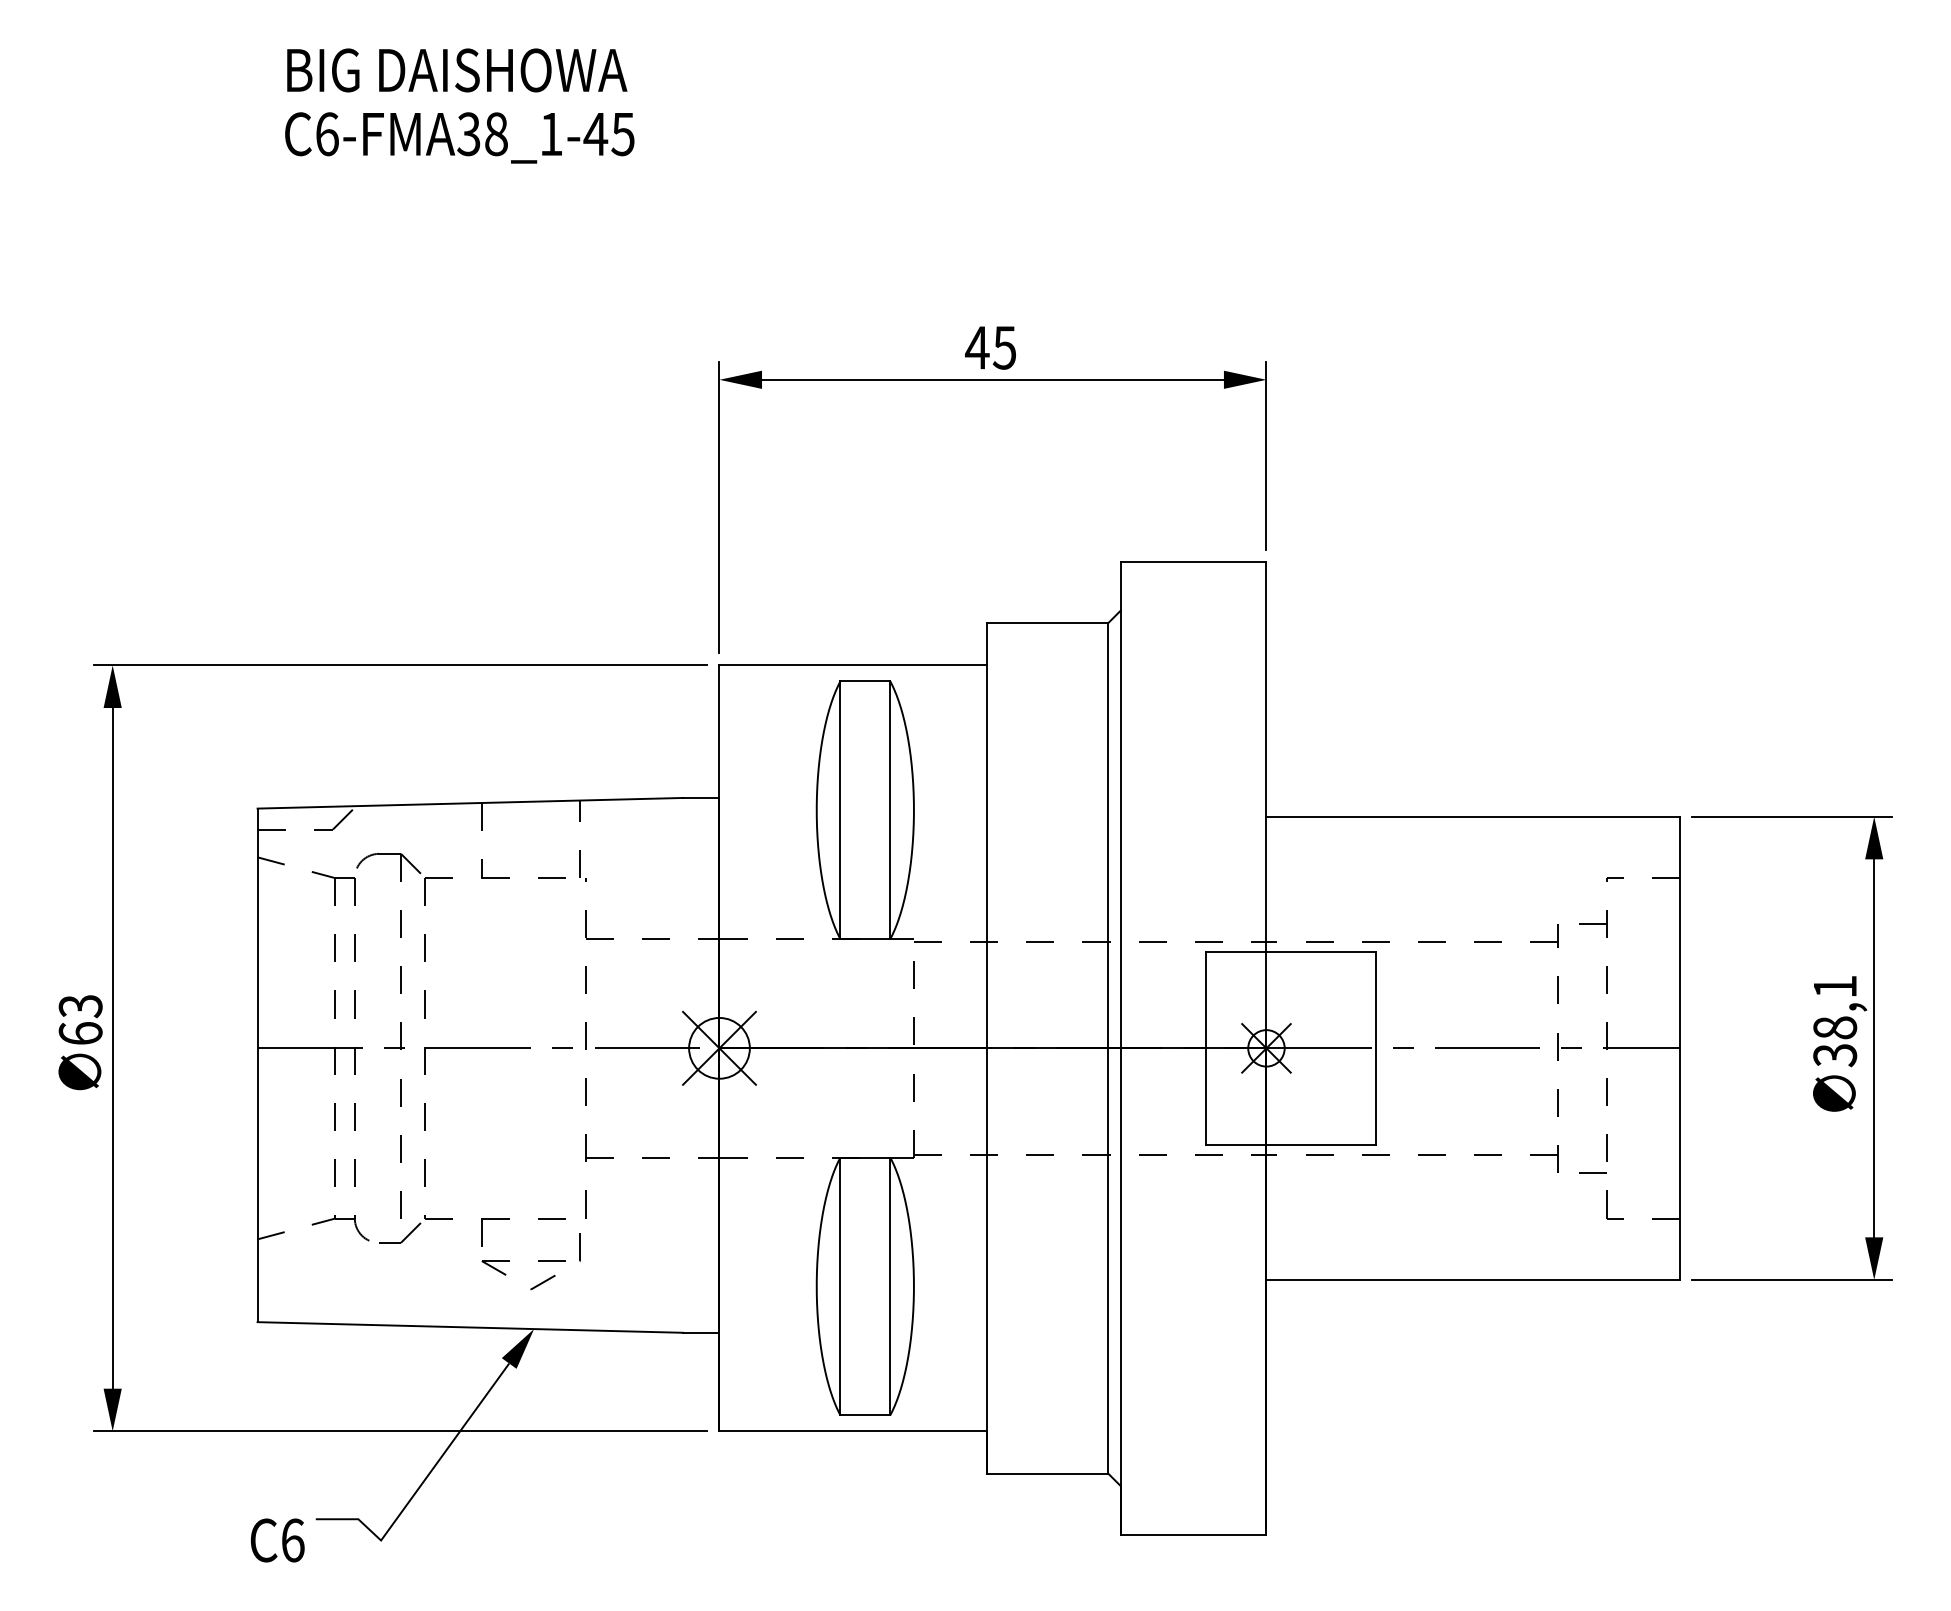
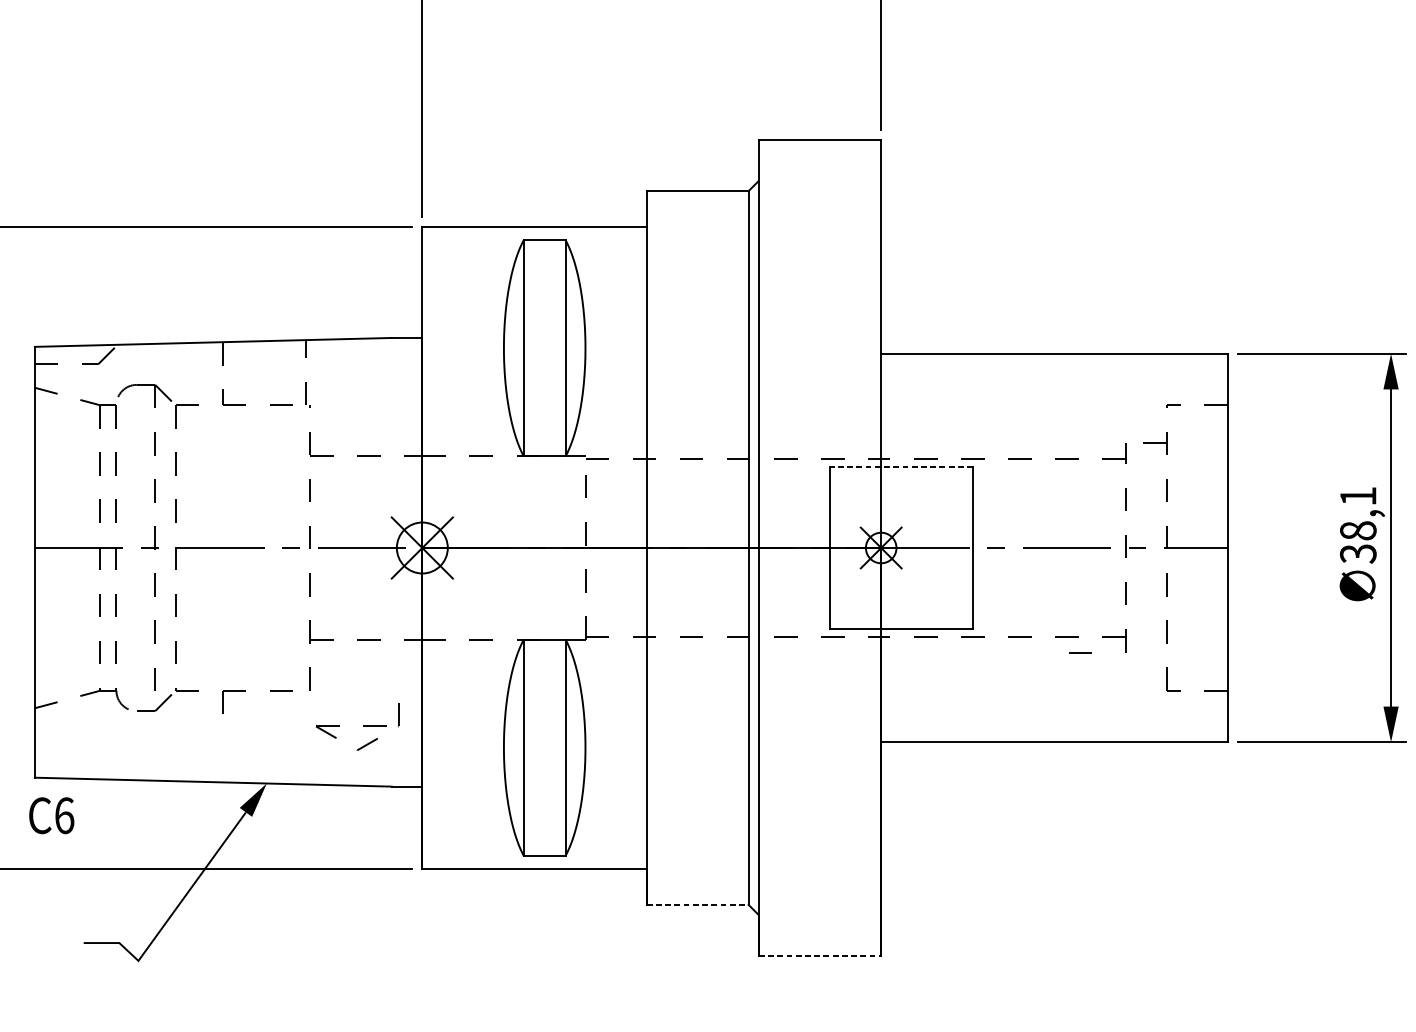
line: (1290, 951) -> (901, 466), solid -> dashed
line: (1592, 1172) -> (1080, 652), moved
part: (538, 1261) -> (363, 726), moved
line: (1047, 1473) -> (697, 904), solid -> dashed
line: (1193, 1534) -> (819, 955), solid -> dashed
text: (277, 1540) -> (51, 815), moved

